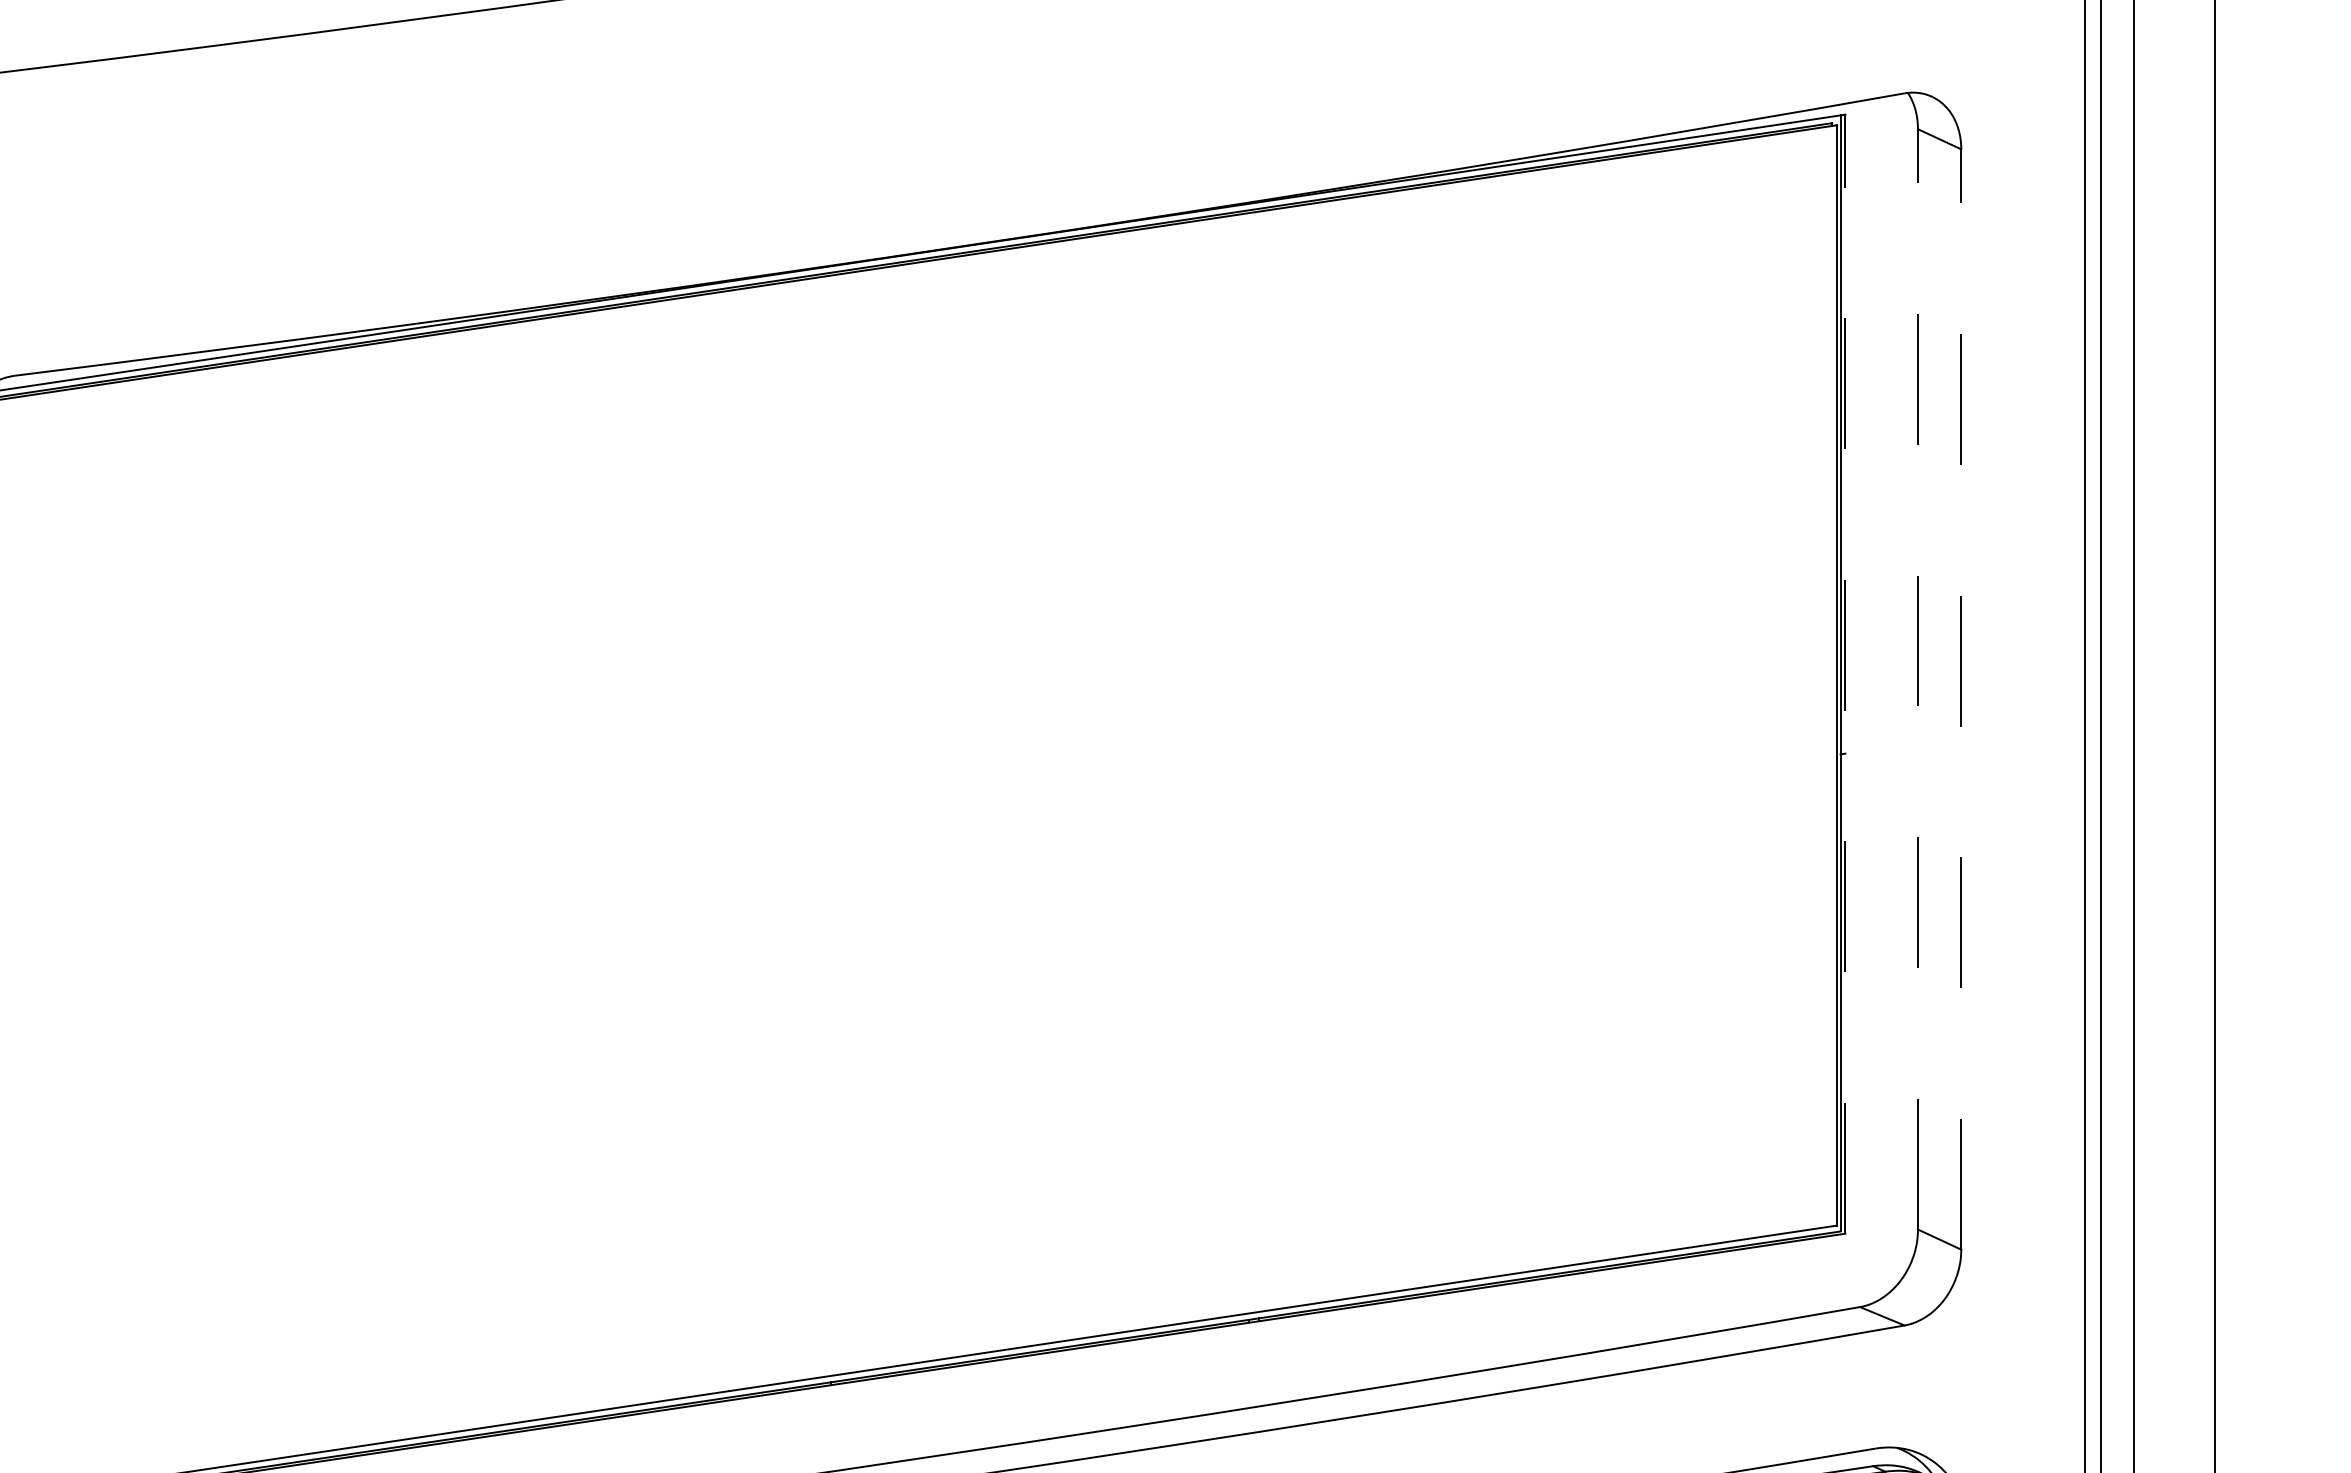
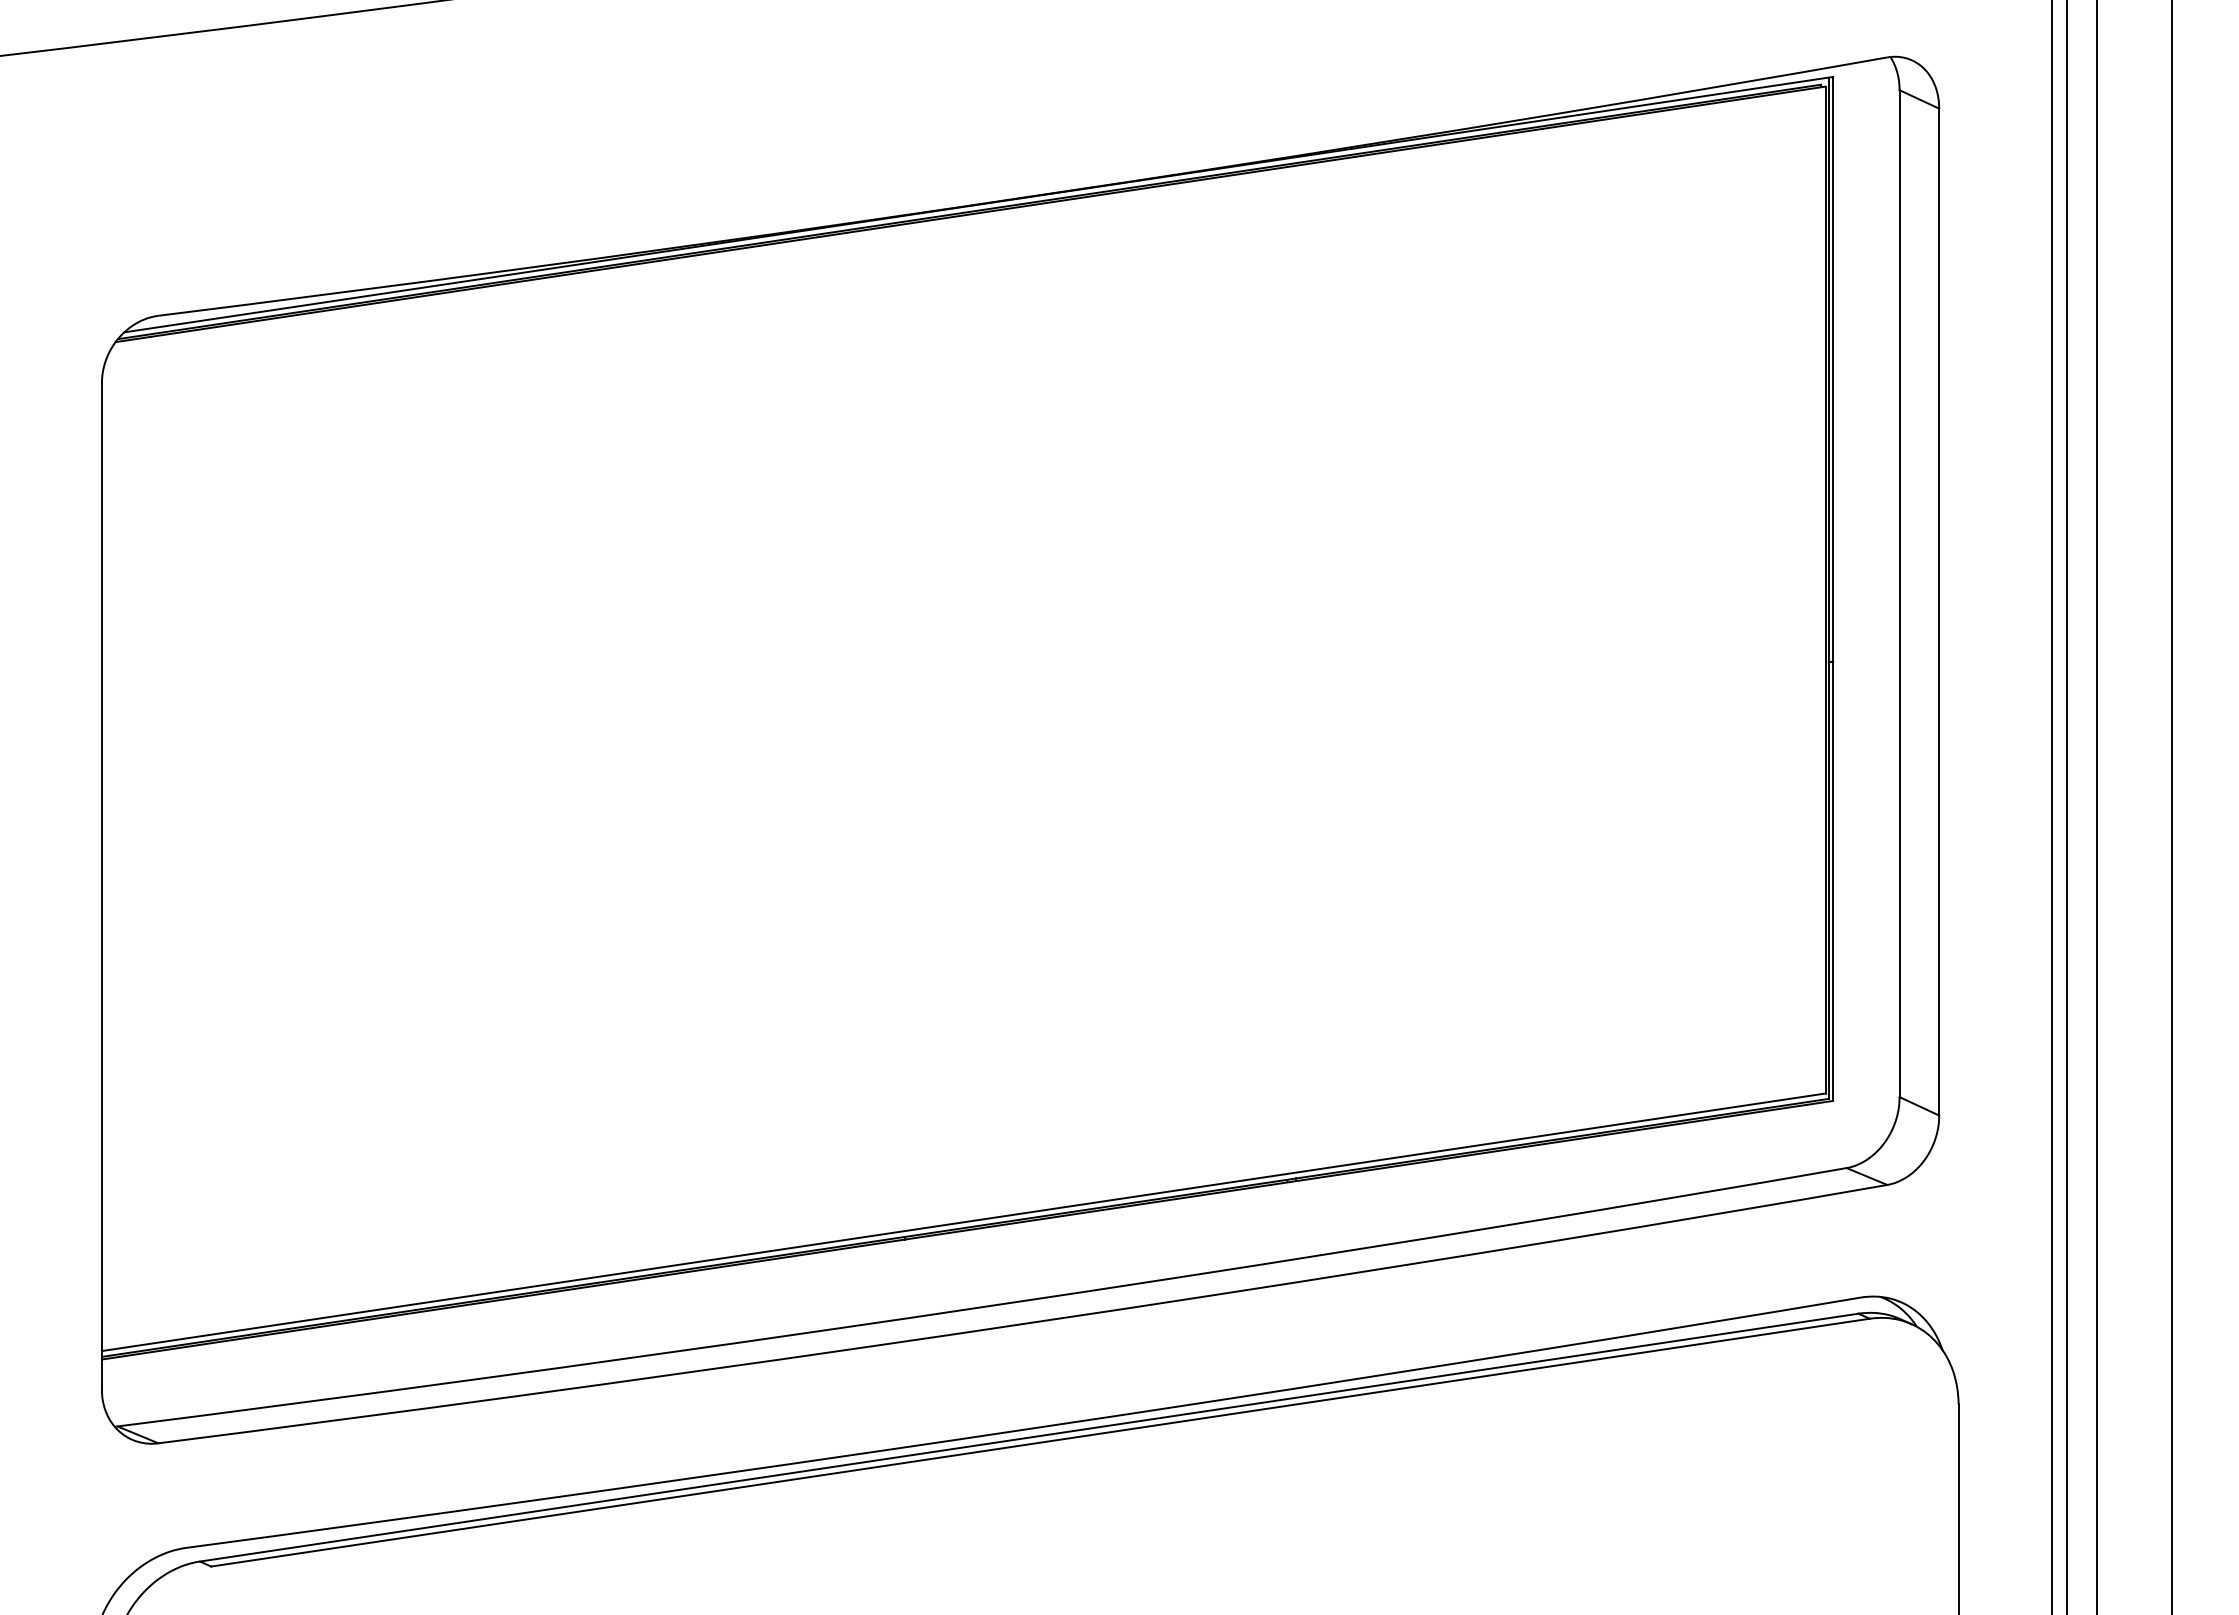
line: (1845, 673) -> (1833, 588), dashed -> solid
line: (1917, 679) -> (1899, 593), dashed -> solid
line: (1961, 698) -> (1939, 611), dashed -> solid

